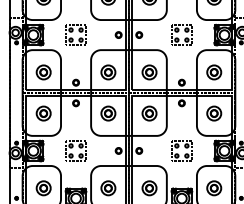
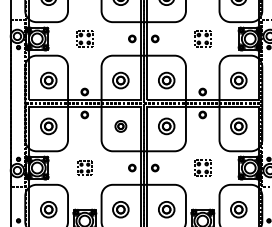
part: (75, 34) -> (84, 38), size x0.7
part: (181, 34) -> (202, 38), size x0.7
part: (108, 113) -> (120, 126), size x0.7
part: (75, 150) -> (84, 167), size x0.6
part: (181, 150) -> (202, 167), size x0.7

